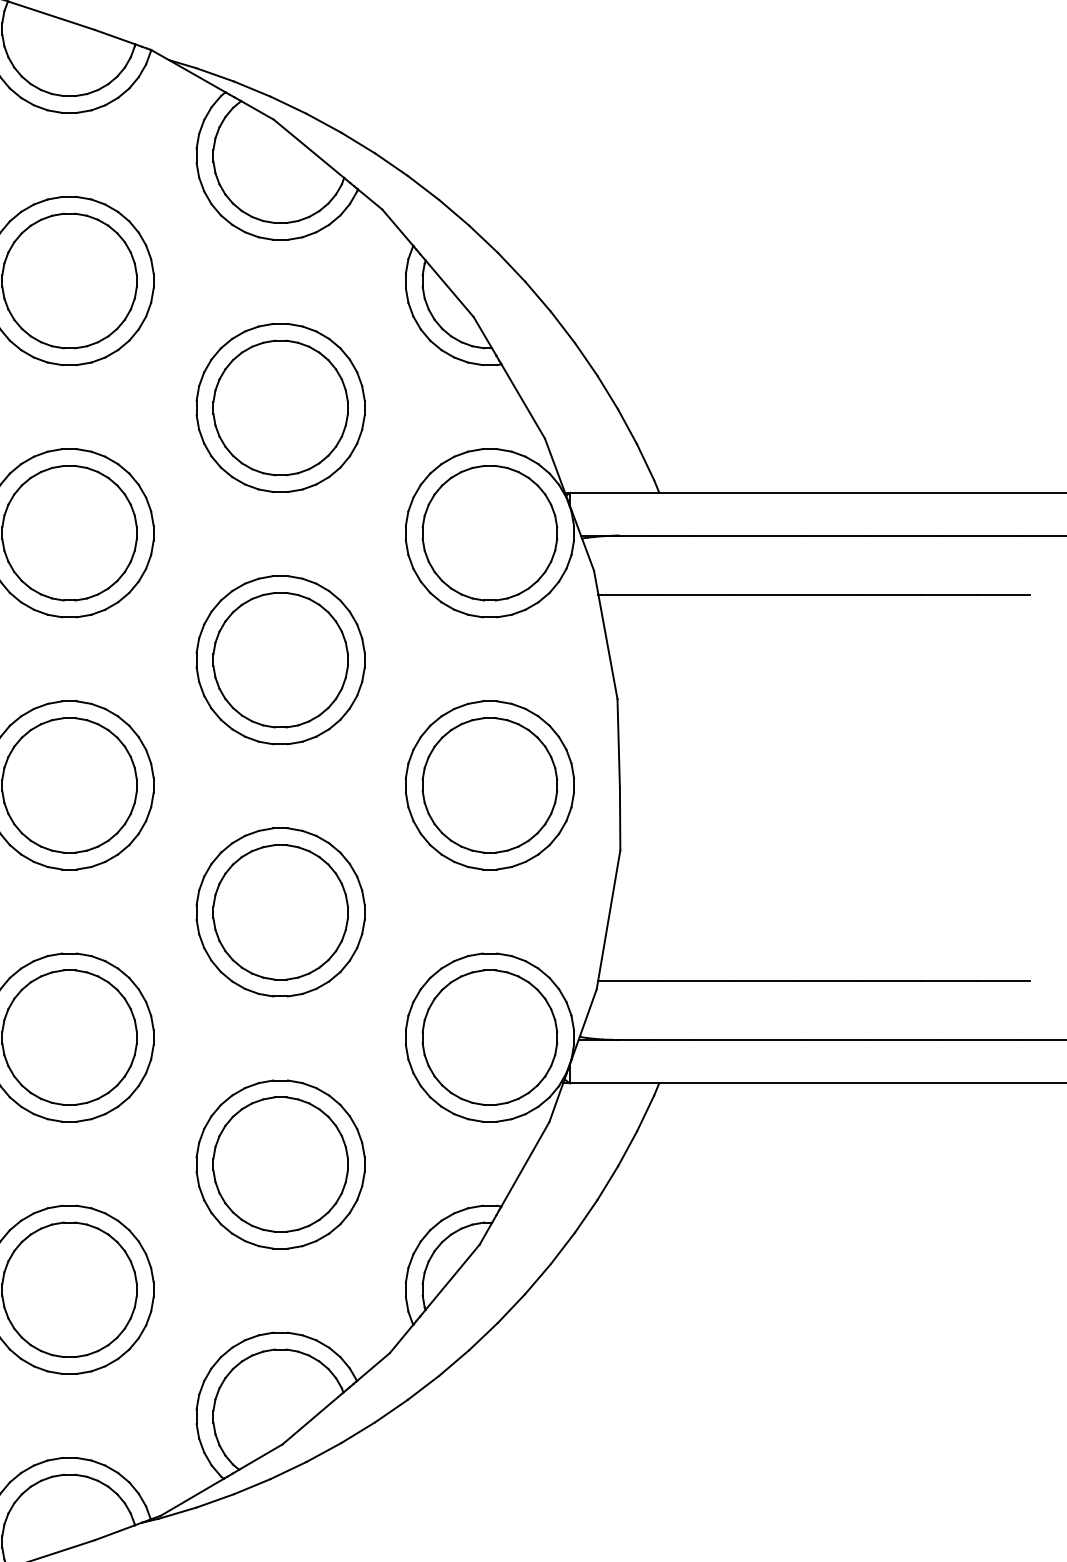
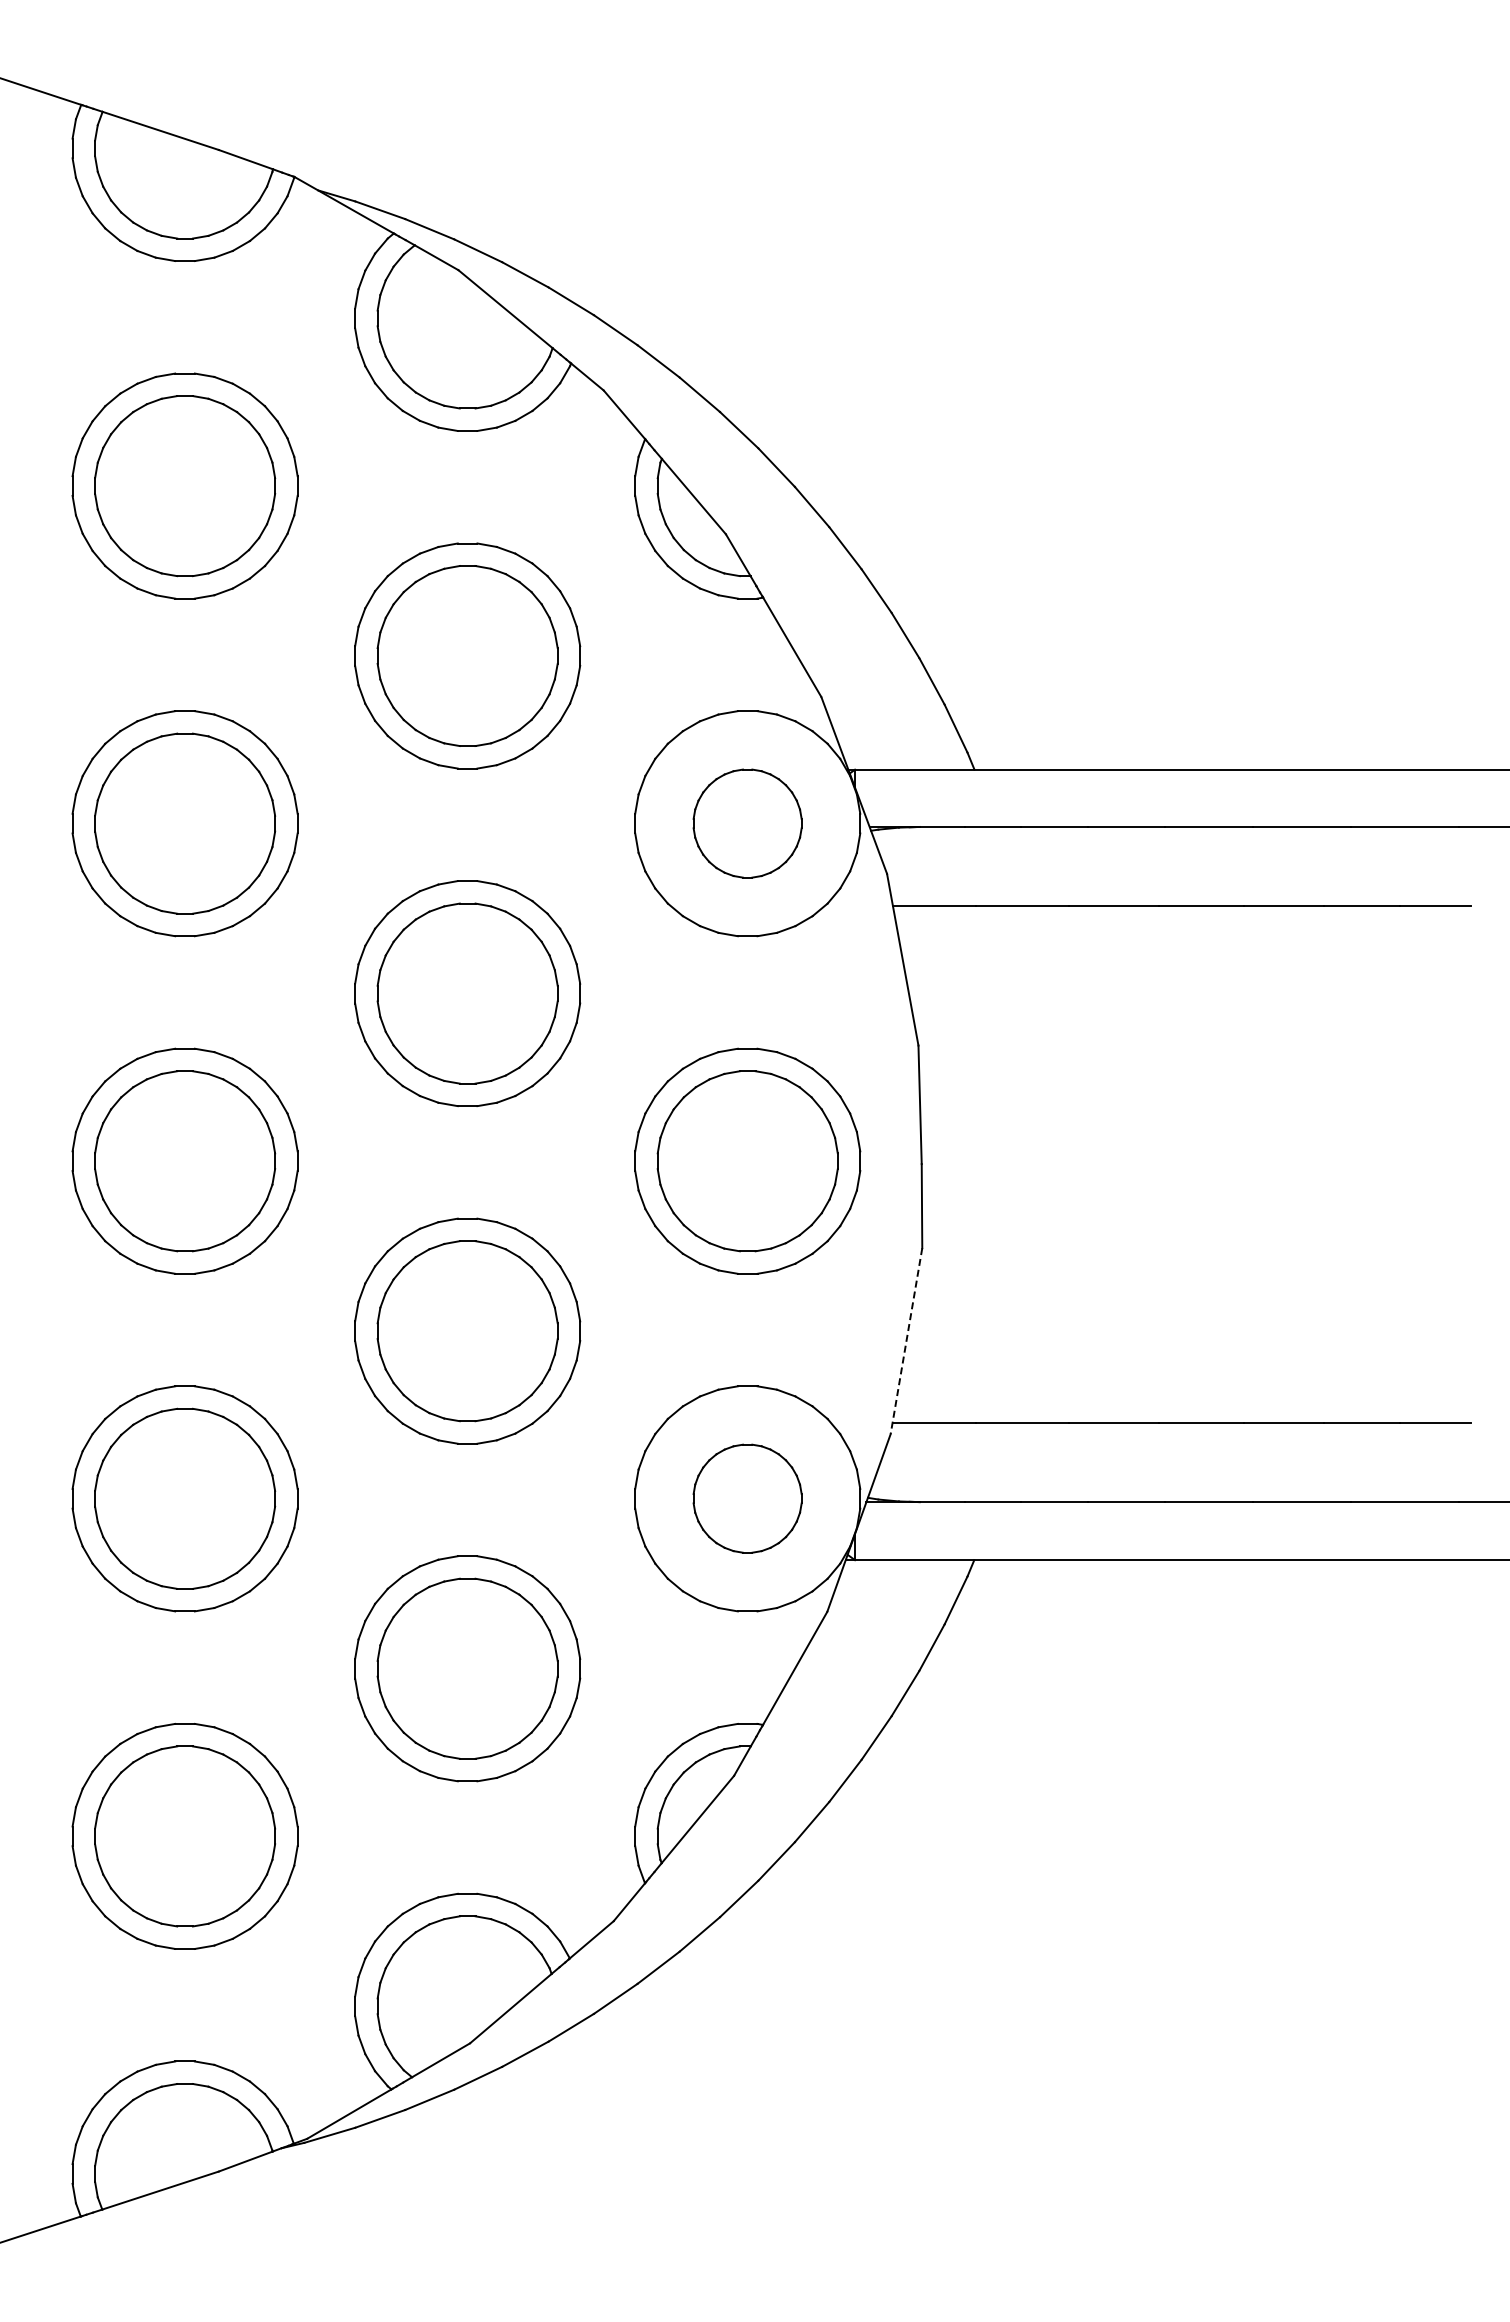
part: (489, 533) -> (747, 823), size x0.6
line: (608, 920) -> (906, 1341), solid -> dashed
part: (489, 1037) -> (747, 1498), size x0.6

